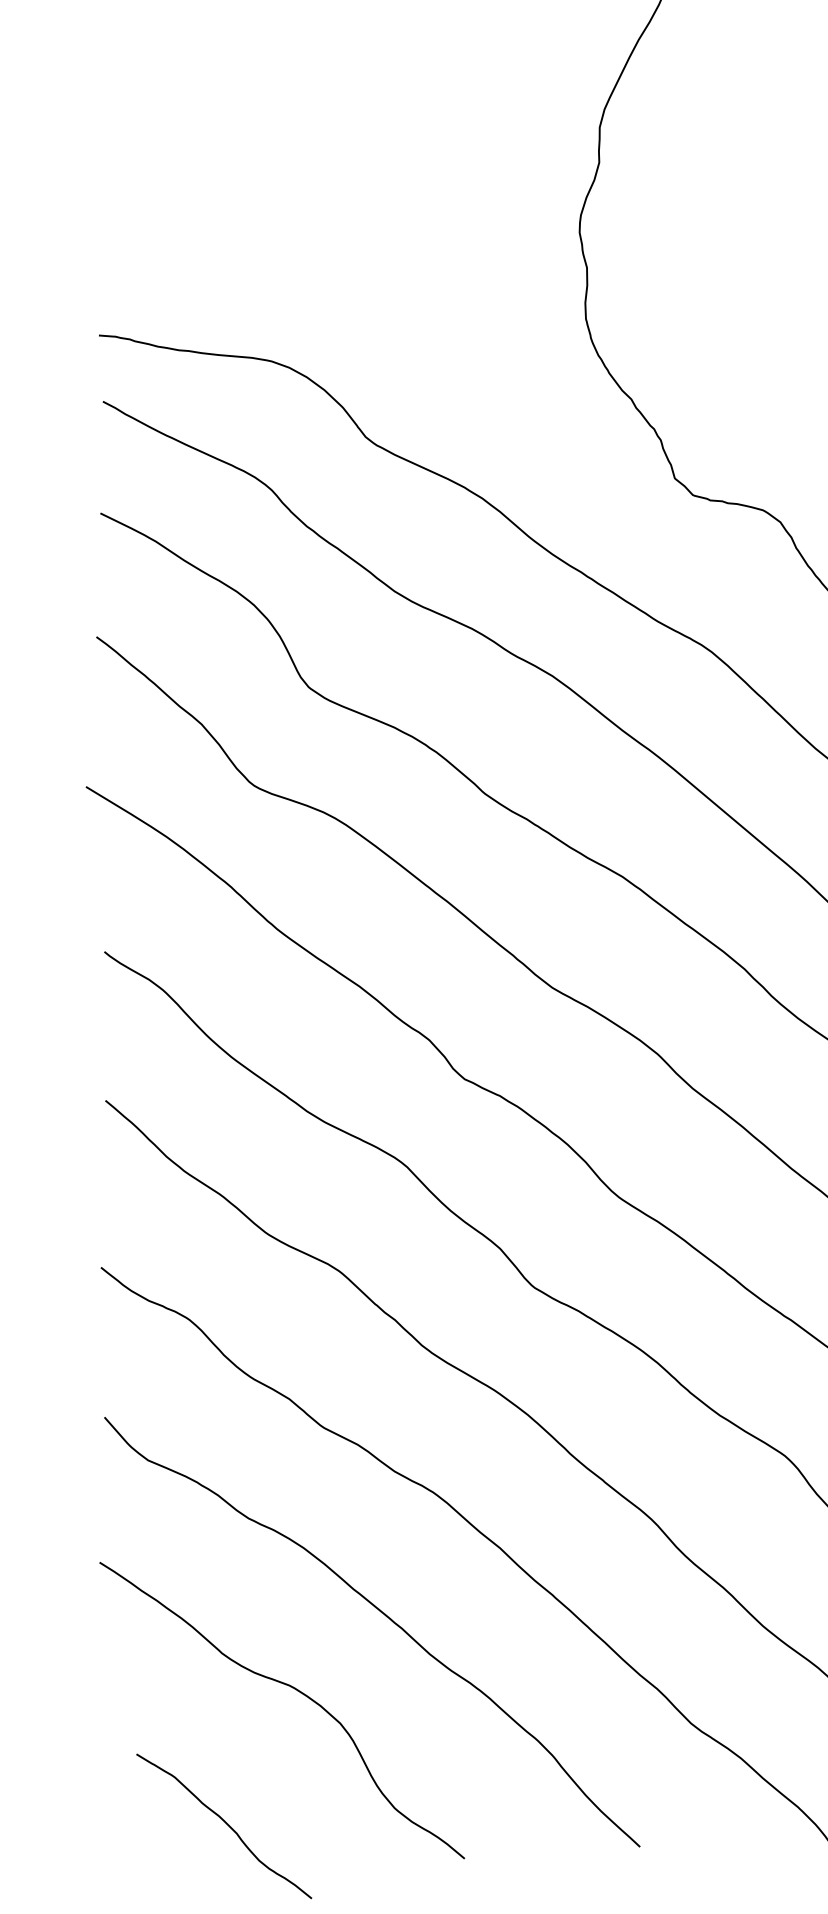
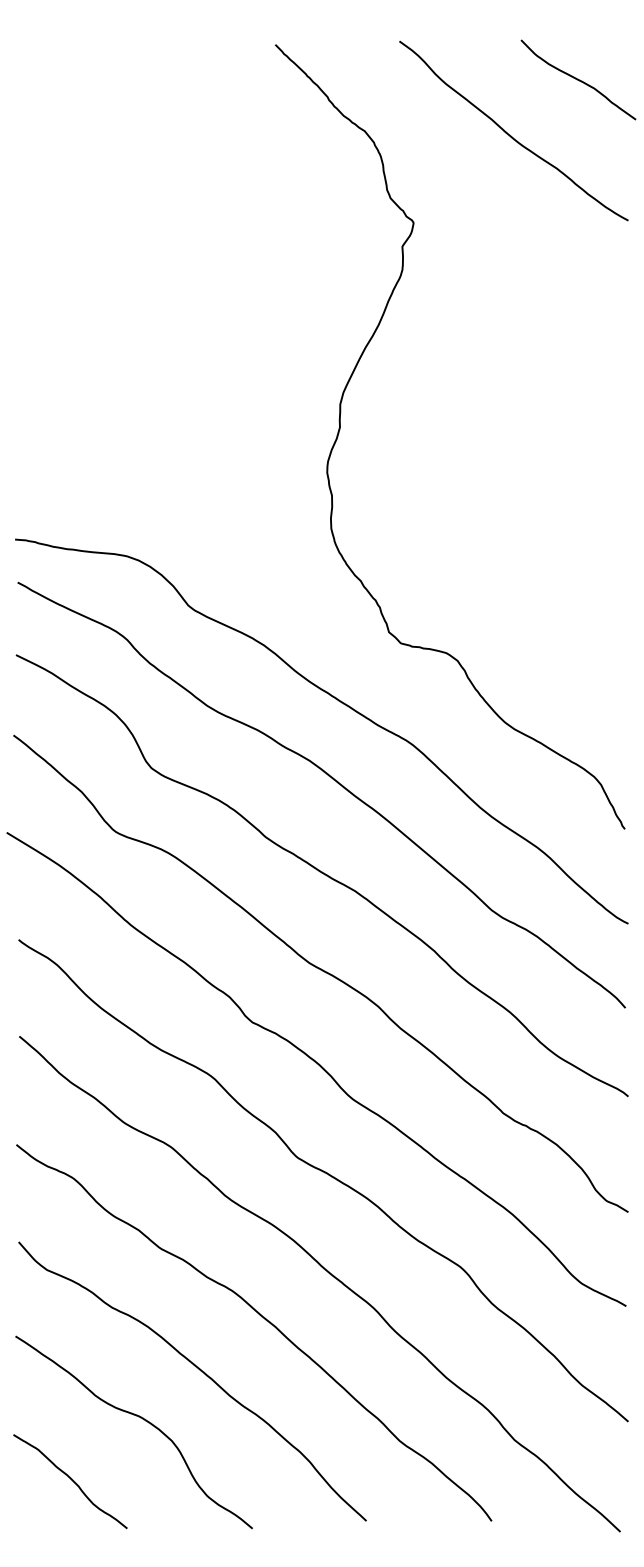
curve: (225, 1824) -> (71, 1480), moved

